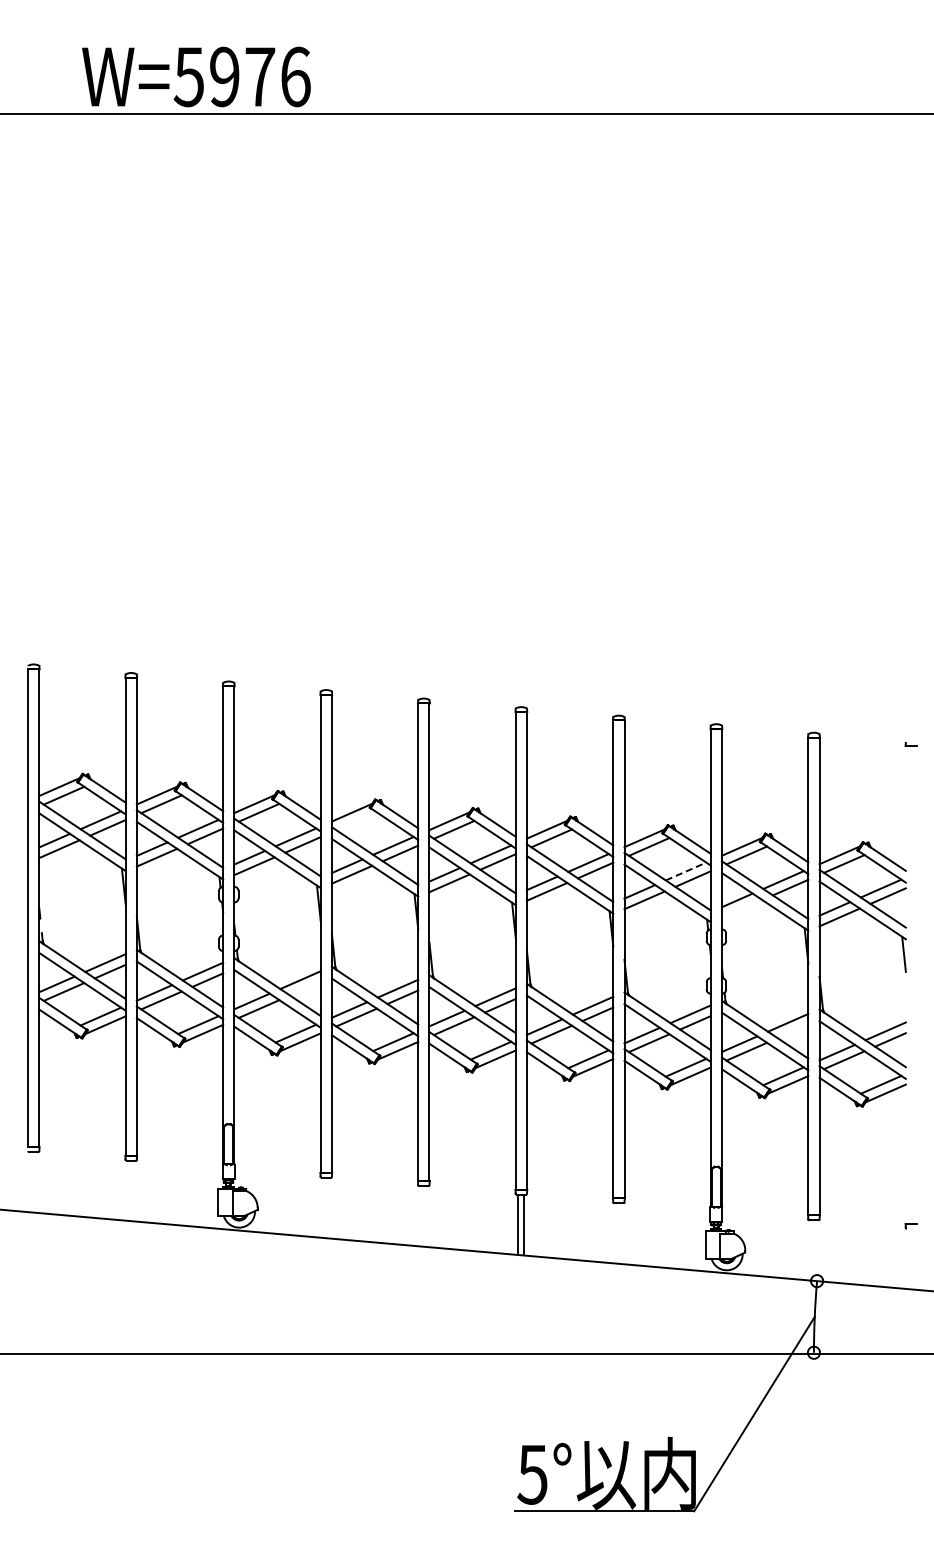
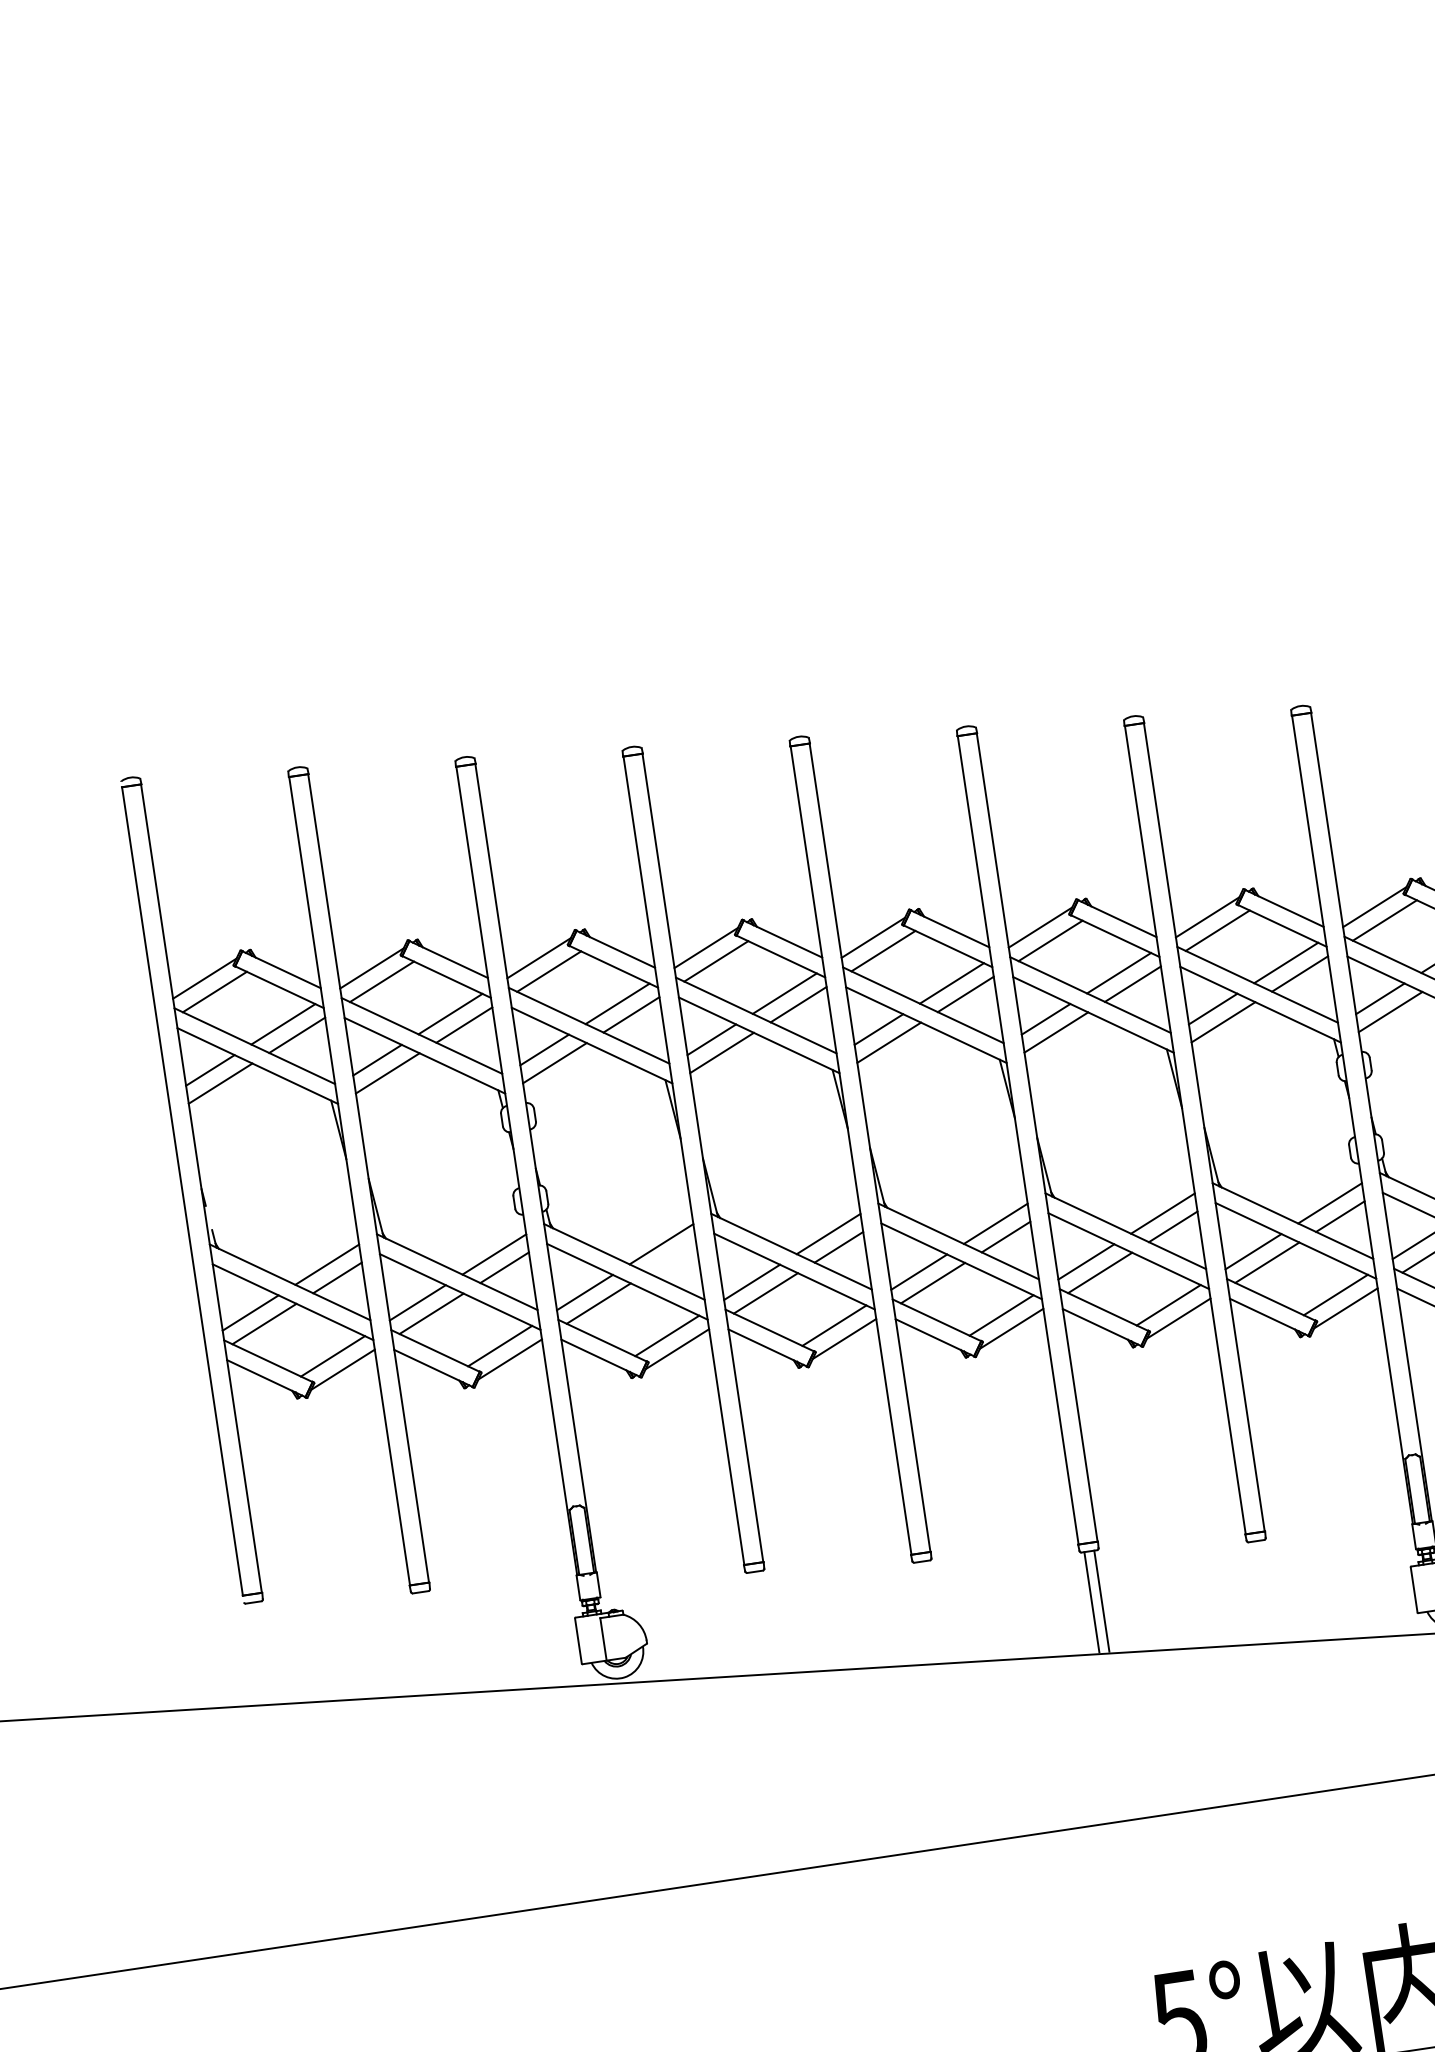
line: (356, 821) -> (716, 961), added
line: (686, 871) -> (1286, 962), dashed -> solid
line: (742, 908) -> (1391, 1011), added

